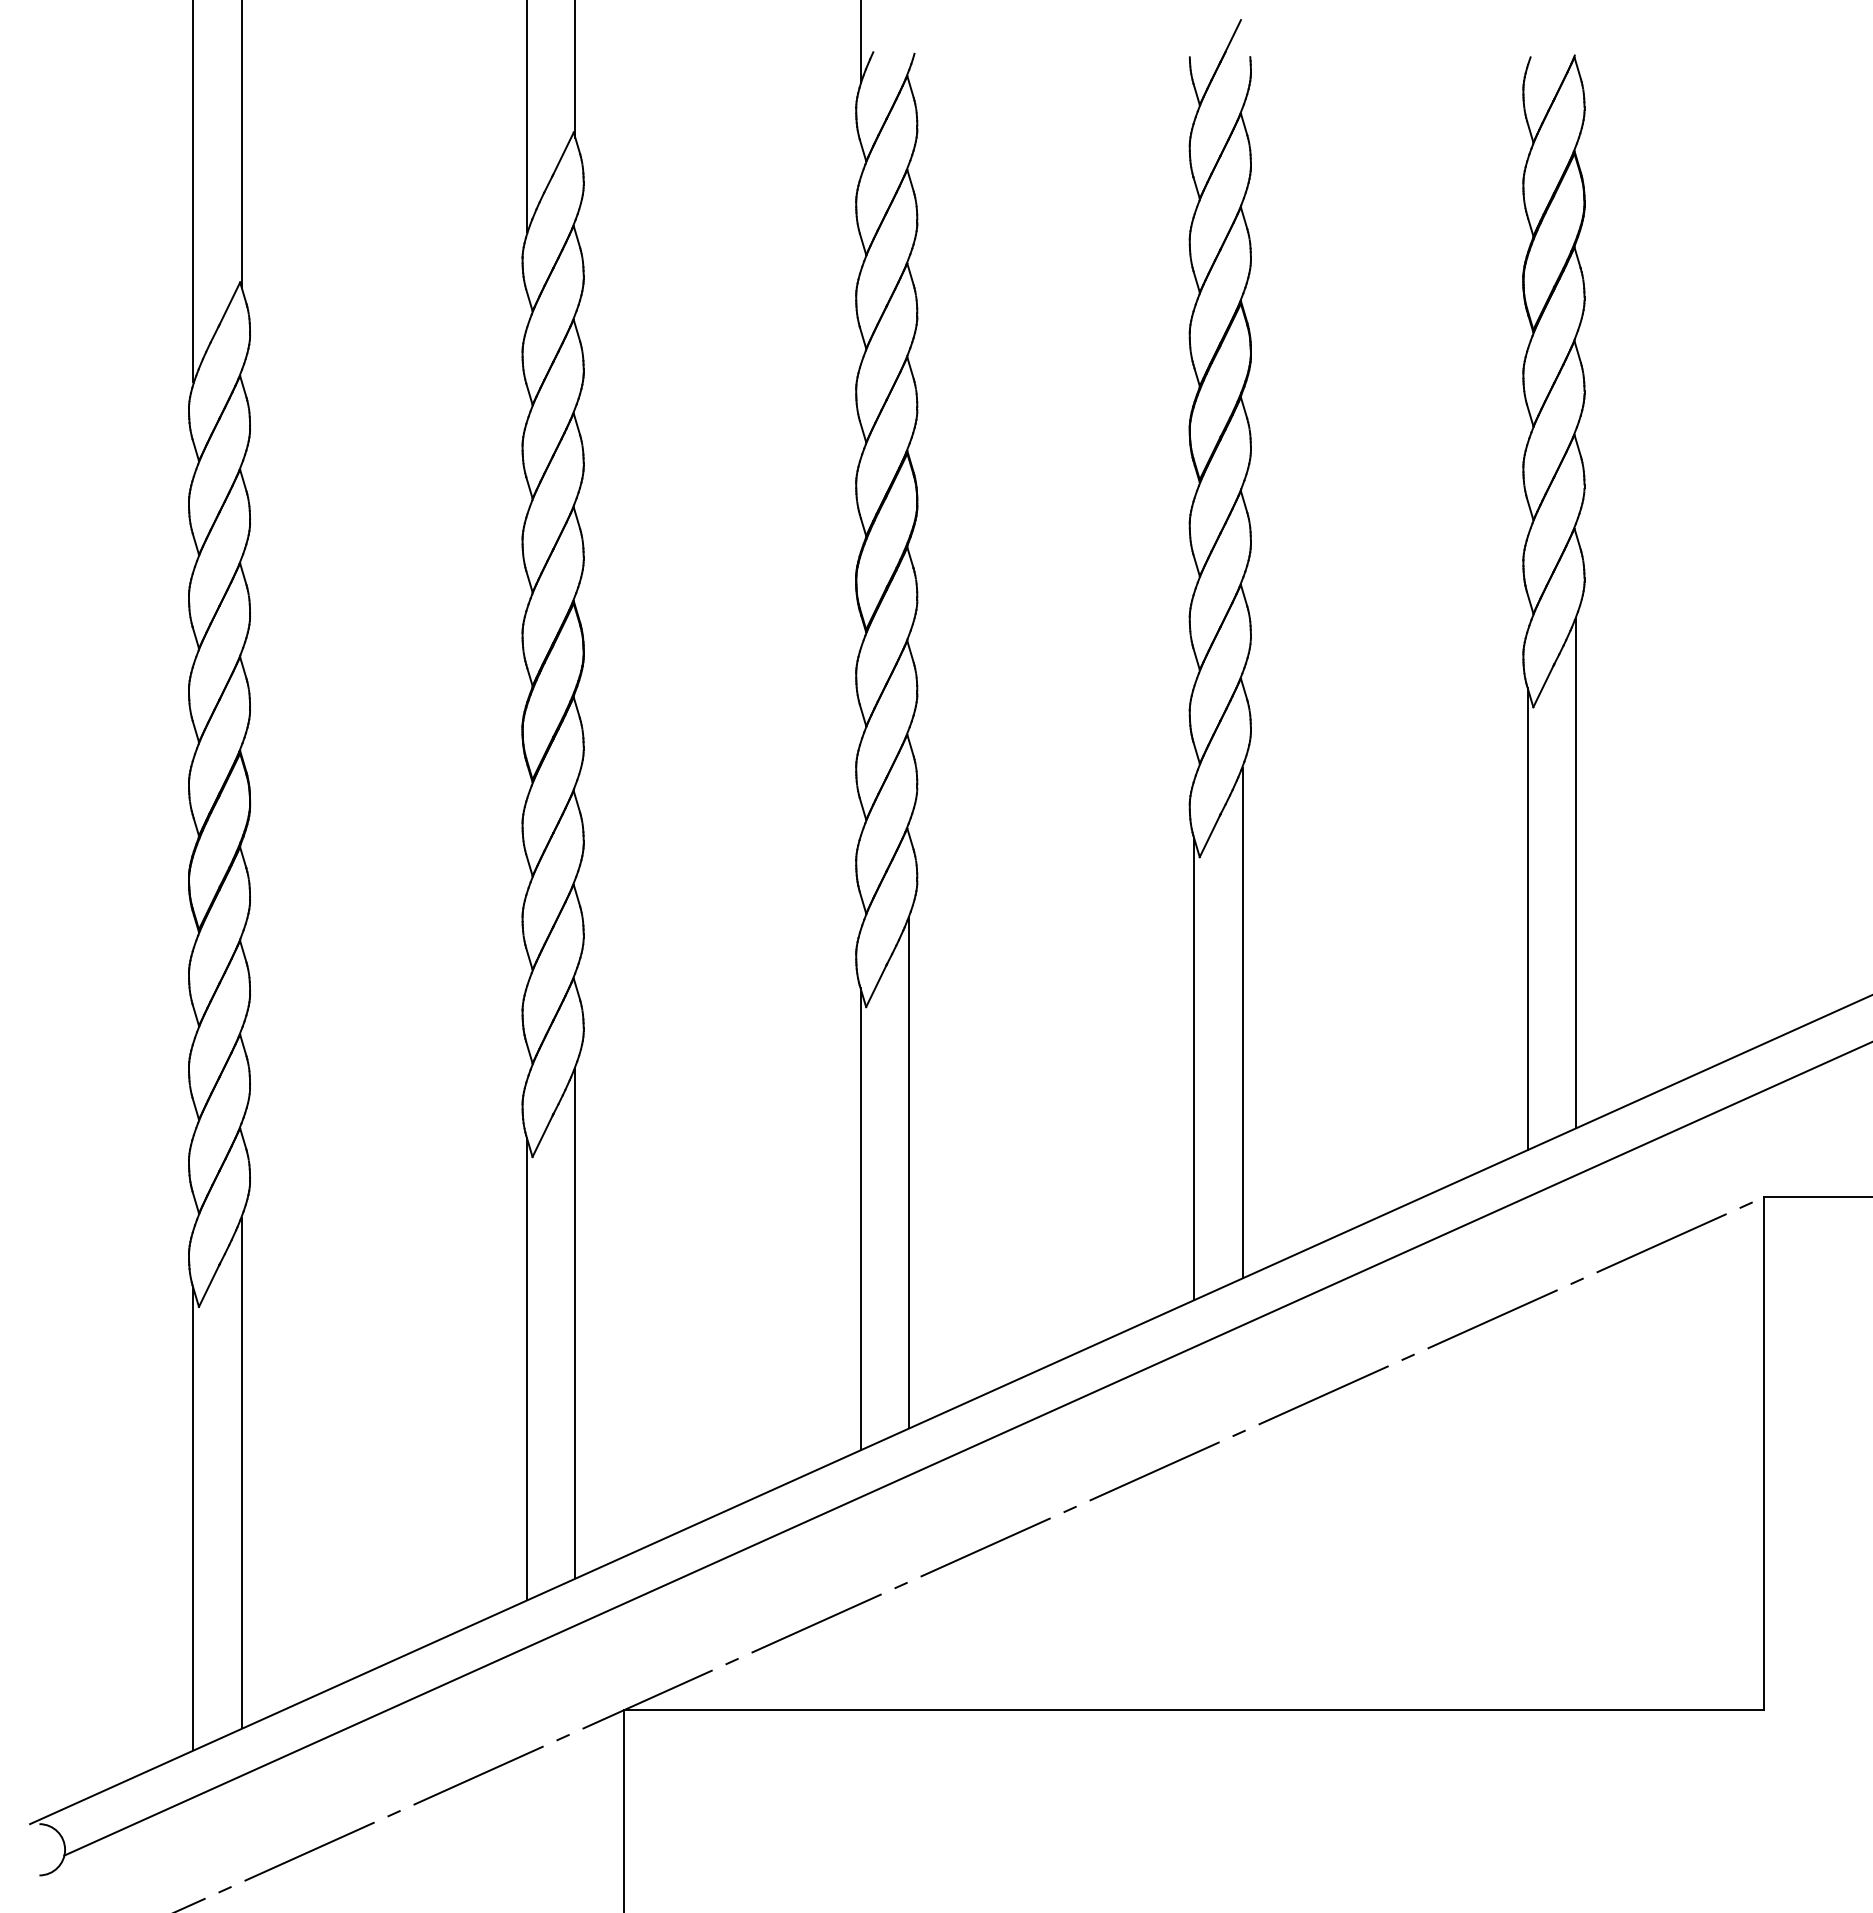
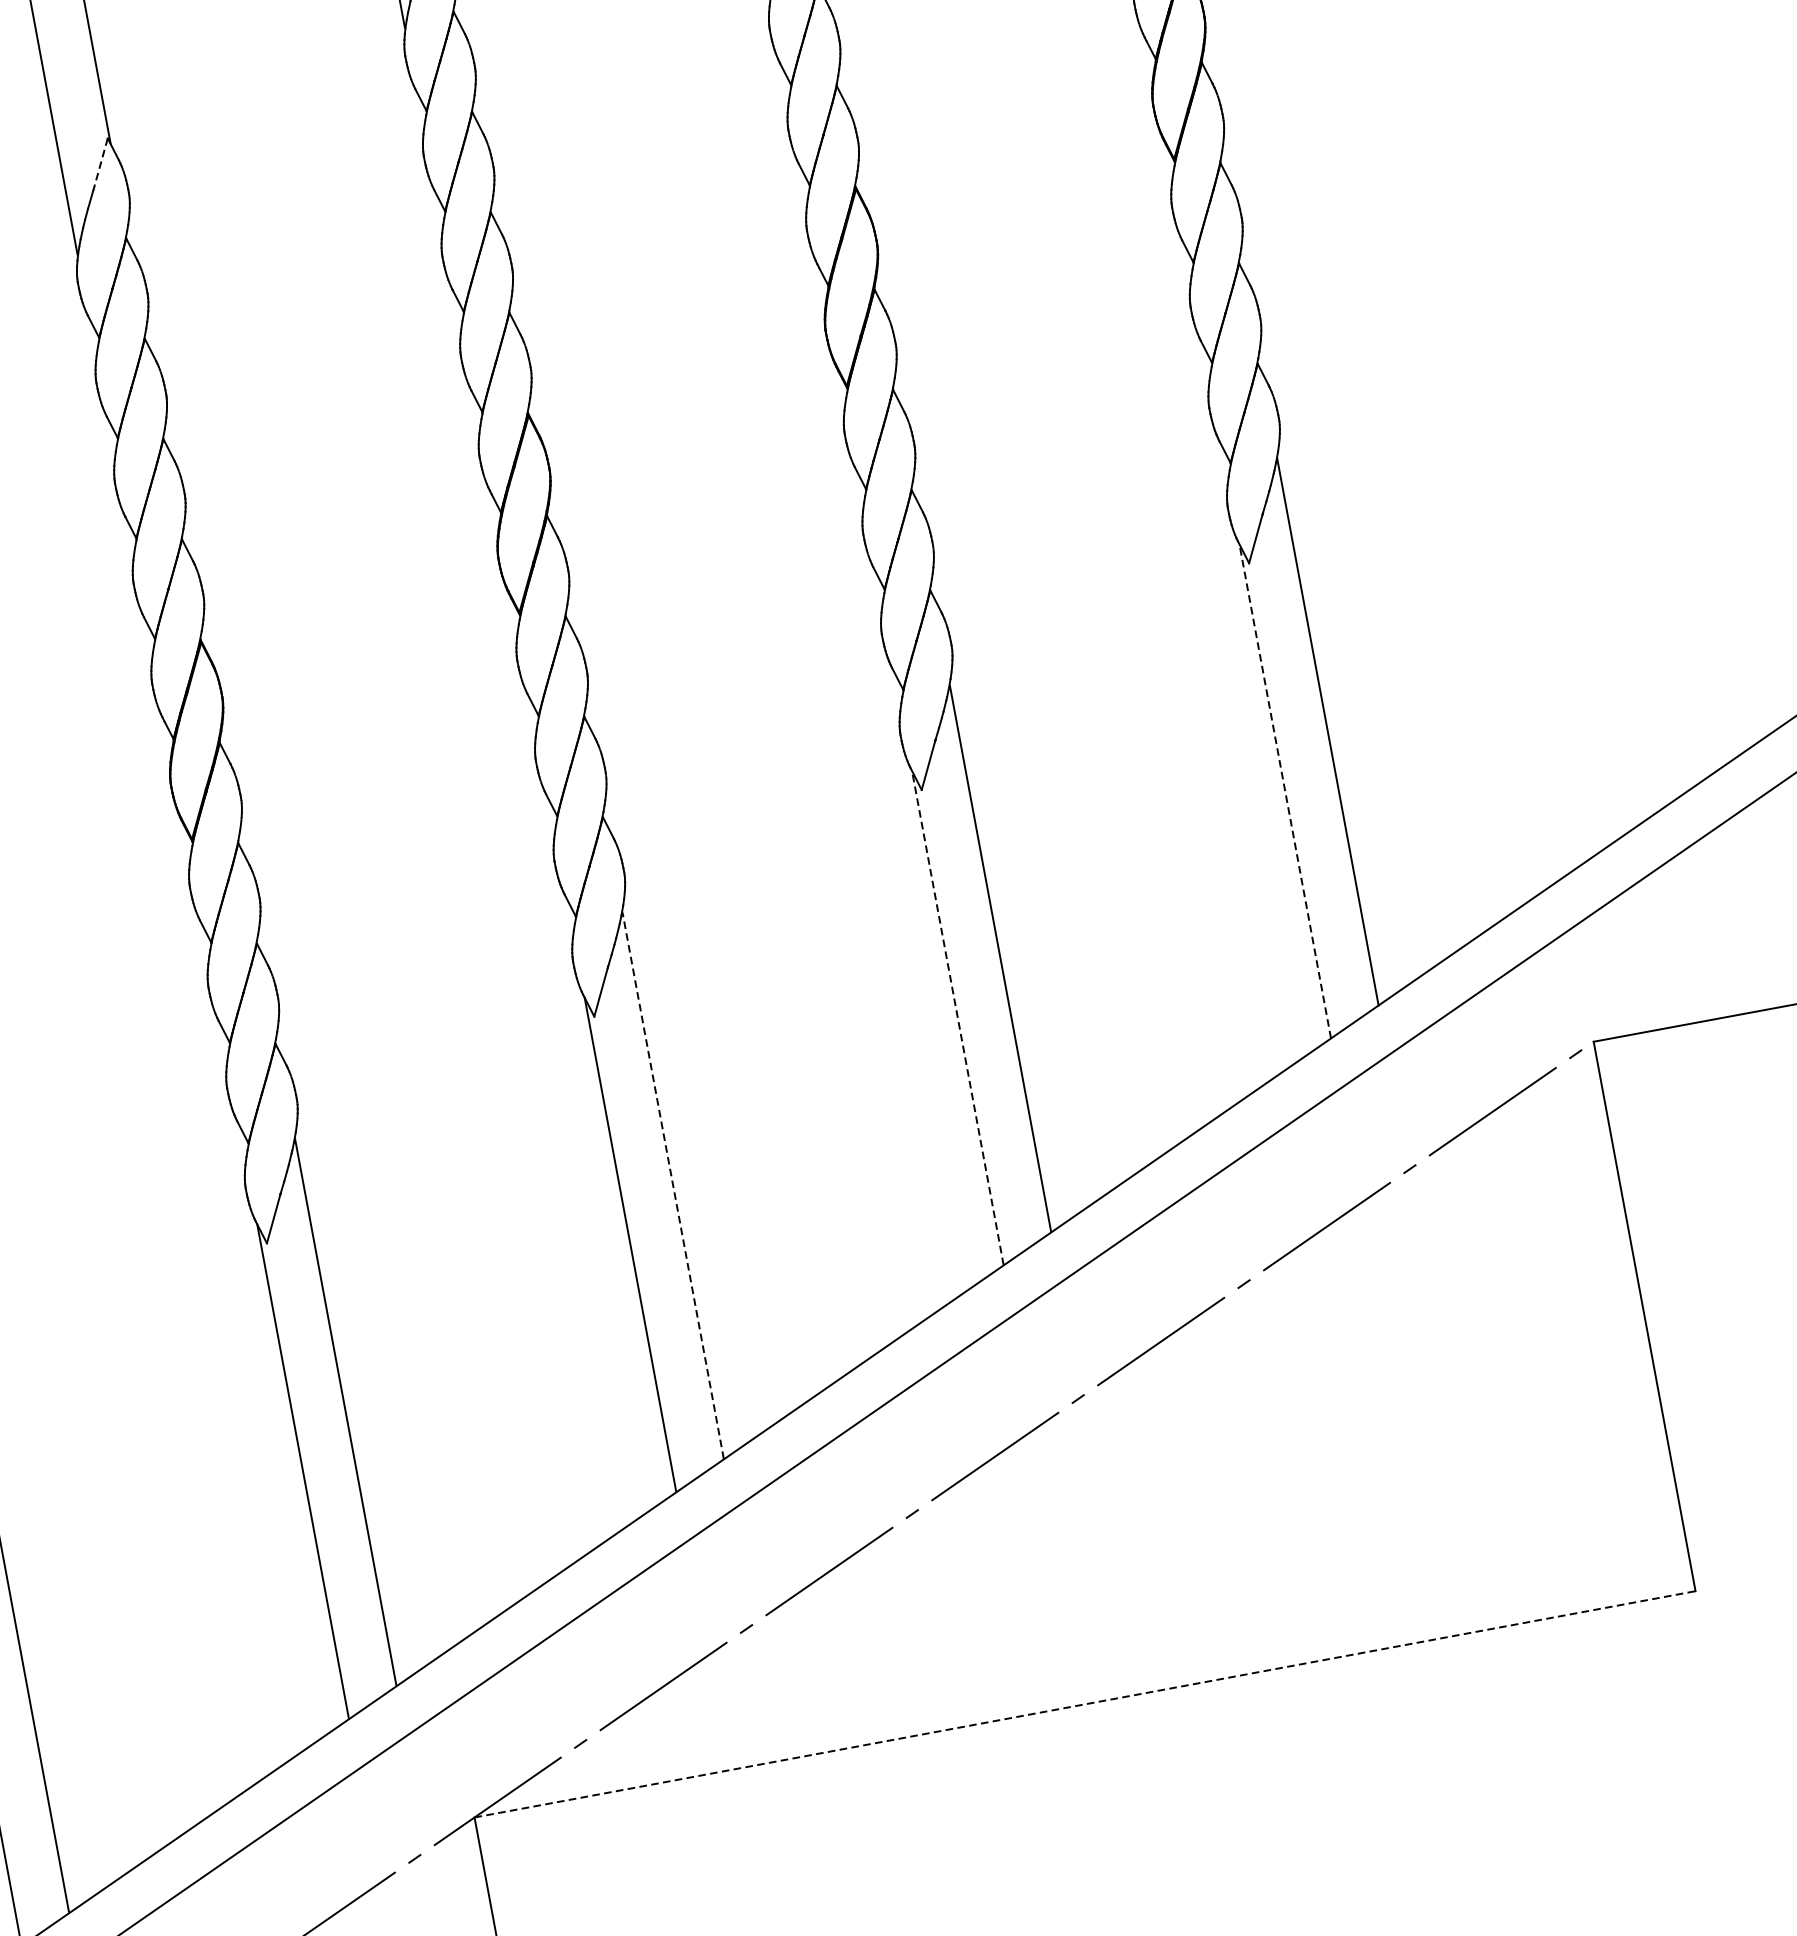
line: (563, 153) -> (100, 162), solid -> dashed
line: (1527, 919) -> (1284, 791), solid -> dashed
line: (1194, 1069) -> (958, 1018), solid -> dashed
line: (909, 1172) -> (673, 1185), solid -> dashed
line: (1194, 1710) -> (1085, 1704), solid -> dashed

